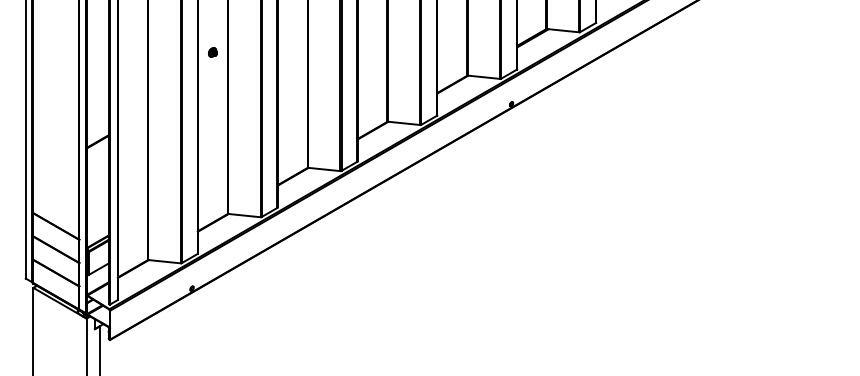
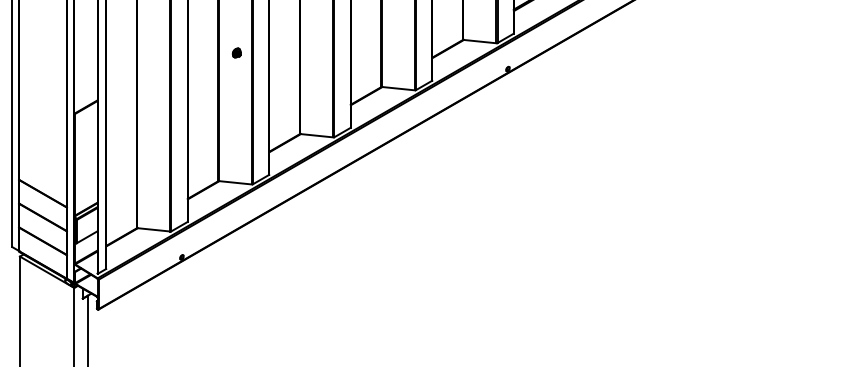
part: (212, 52) -> (236, 53), moved

